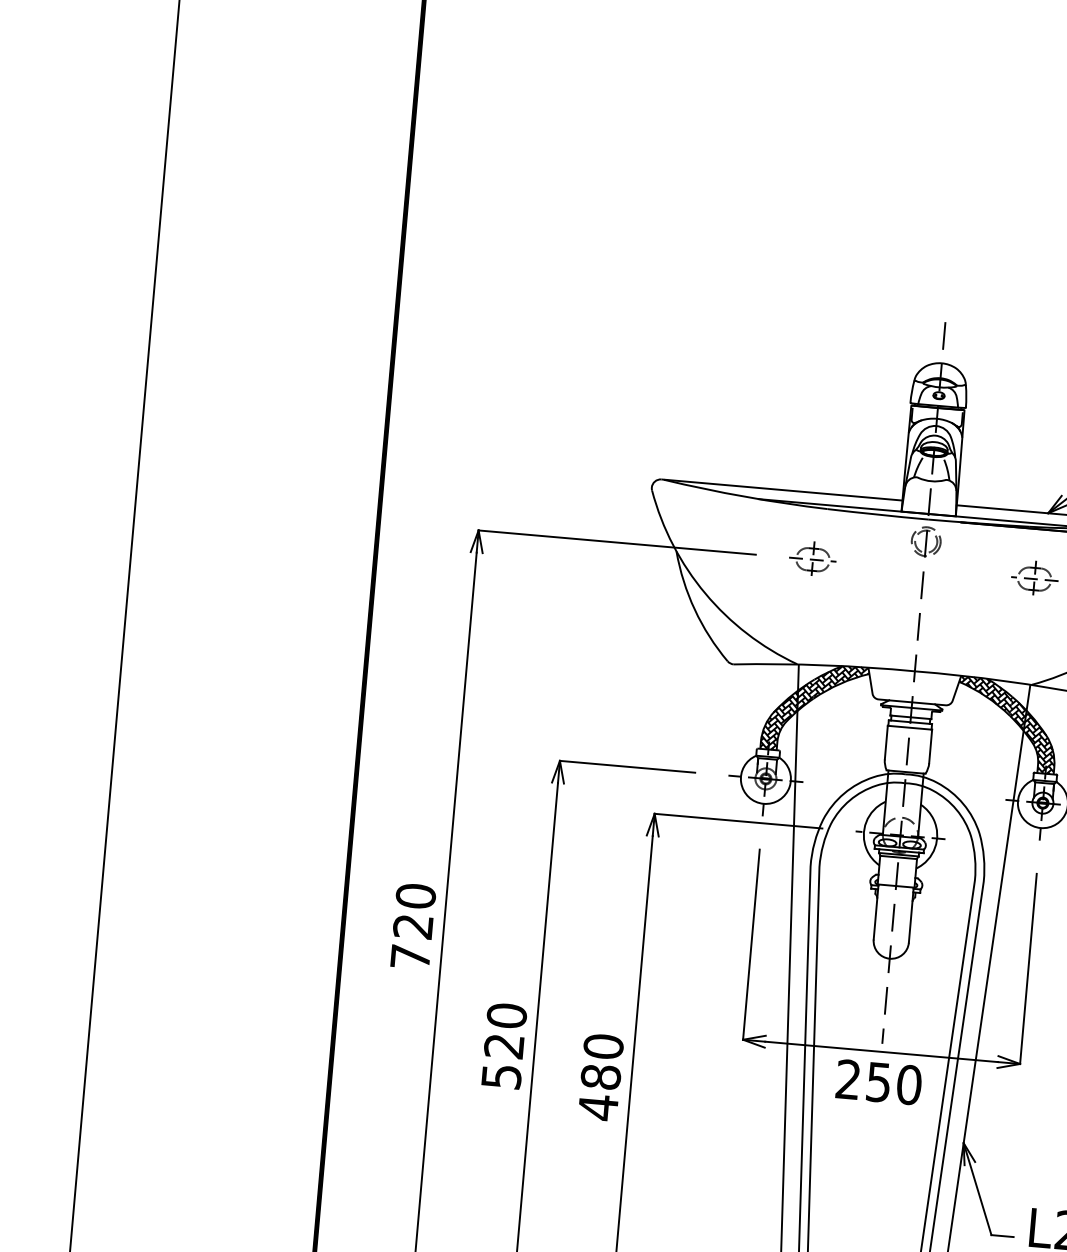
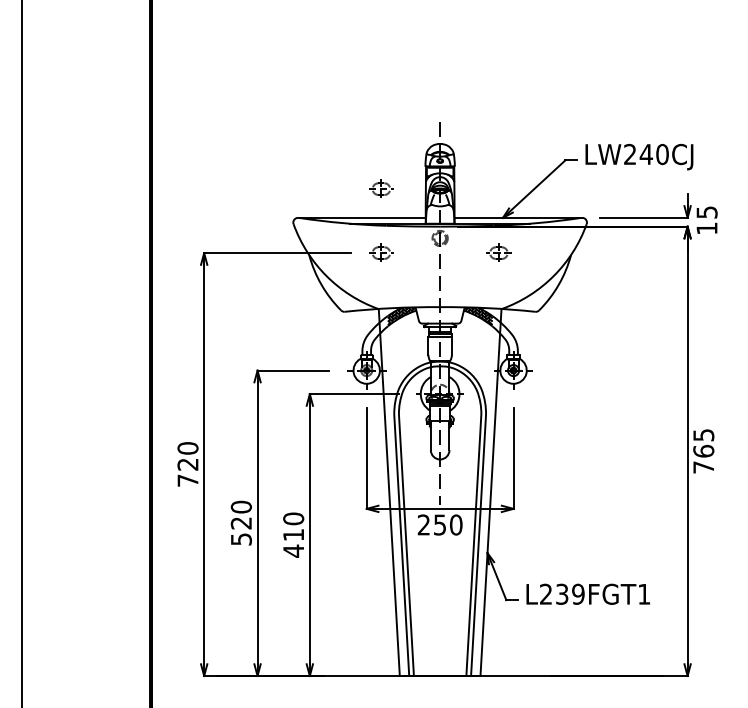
part: (823, 437) -> (381, 188), added
hatch: (786, 715) -> (374, 336), removed
hatch: (1031, 735) -> (504, 335), removed
text: (600, 1076) -> (293, 534), 480 -> 410

